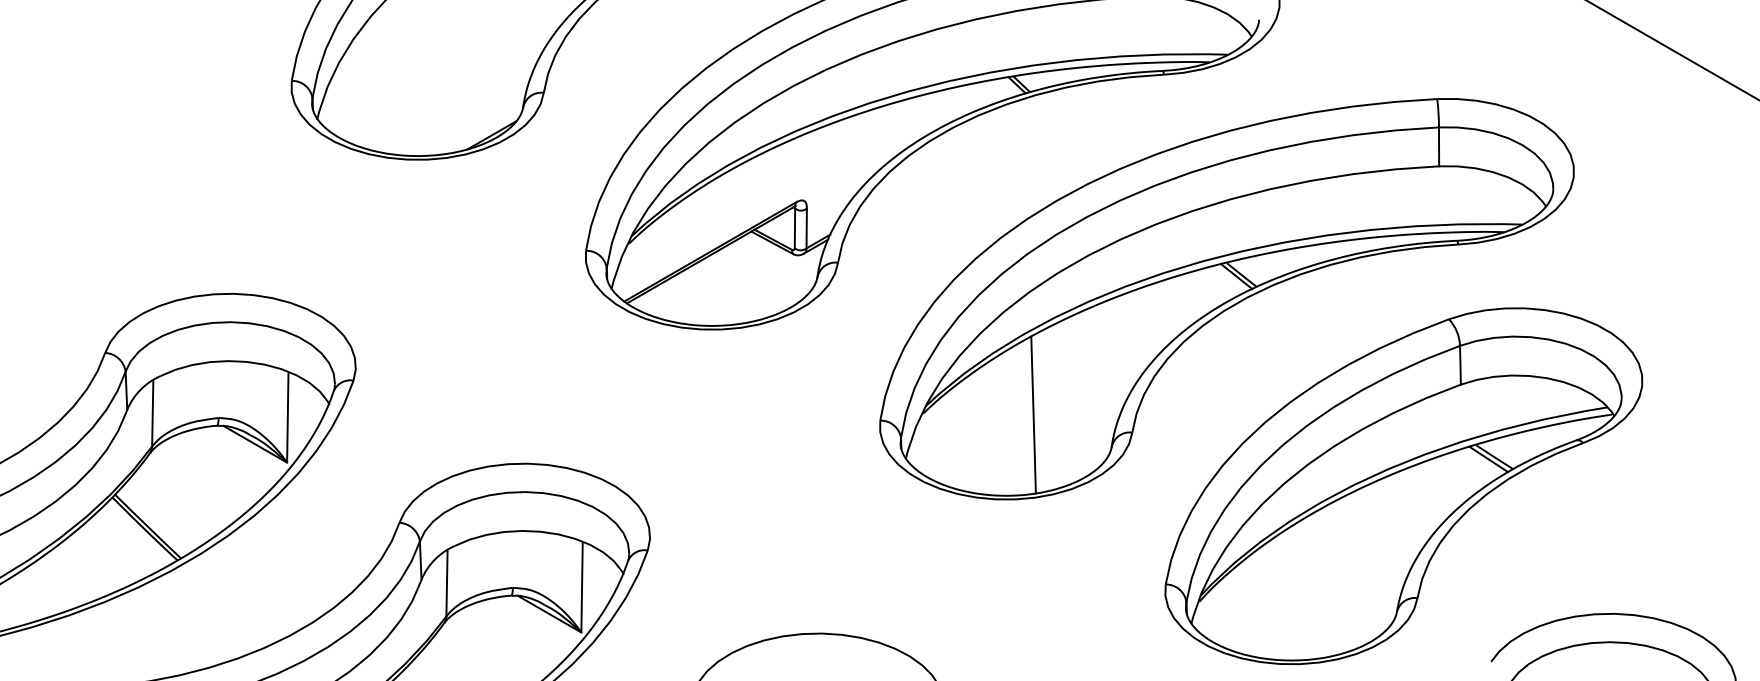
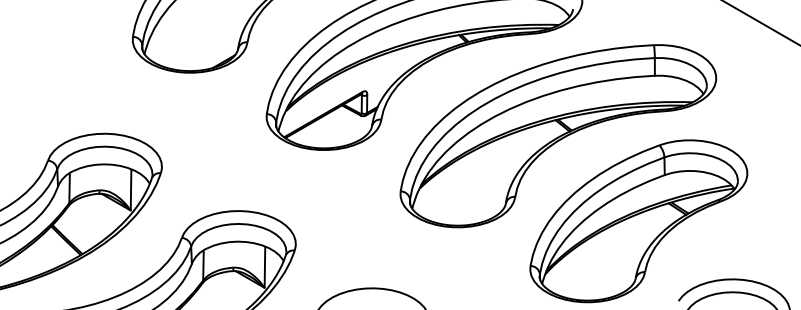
line: (1033, 414) -> (470, 188), removed

